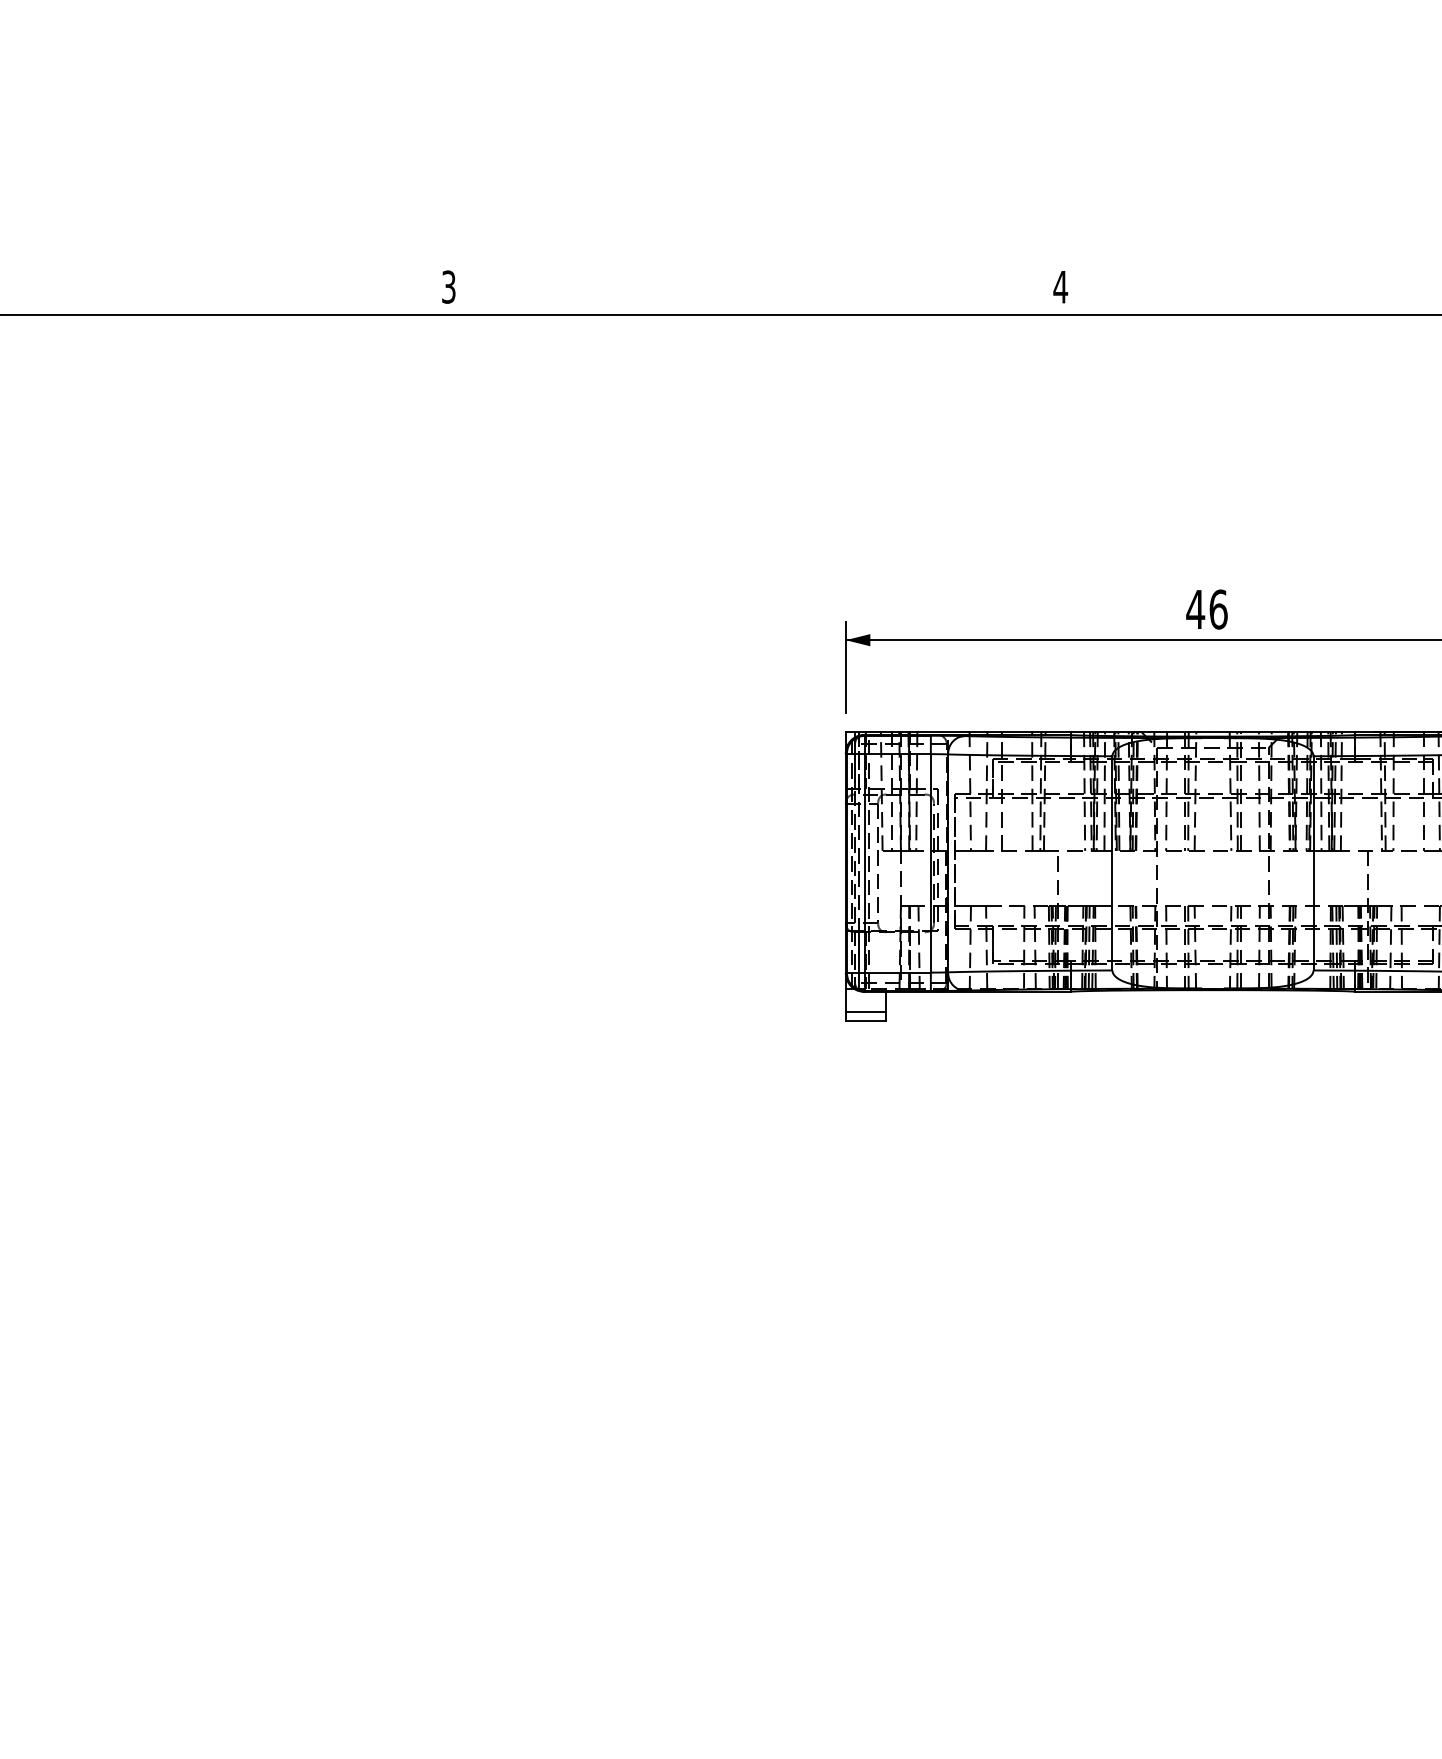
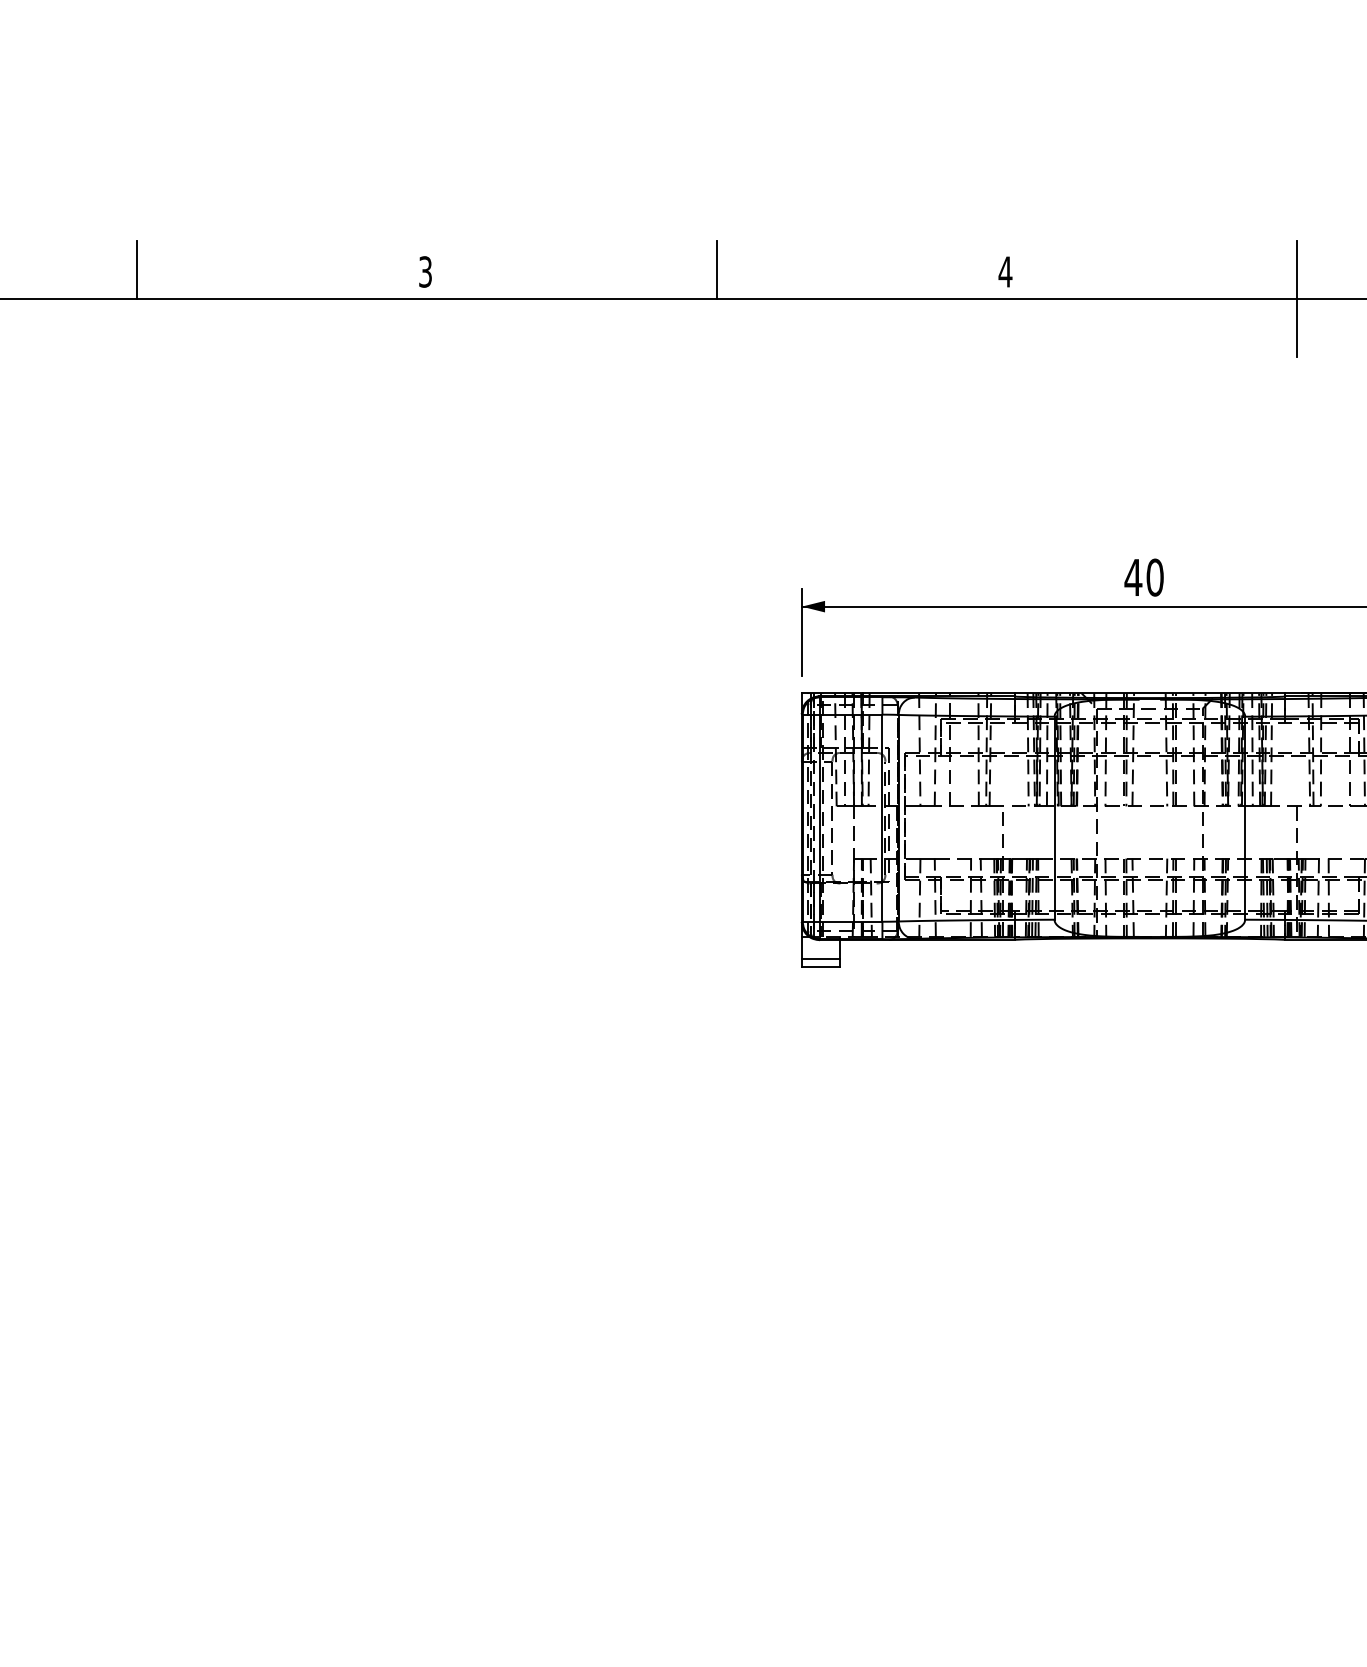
line: (144, 284) -> (137, 269), added
line: (756, 284) -> (717, 269), added
line: (1368, 315) -> (1297, 298), added
text: (1218, 609) -> (1155, 577), 46 -> 40

